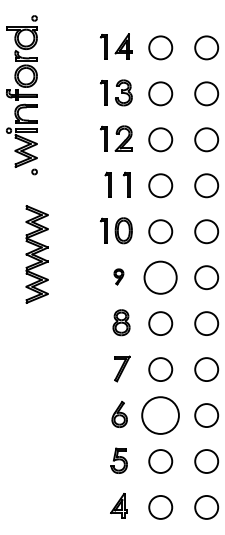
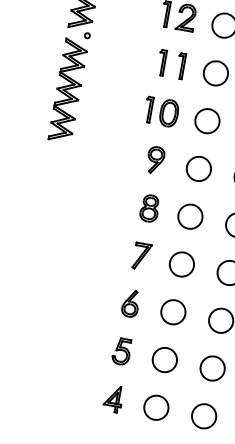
part: (36, 254) -> (67, 90), moved
part: (118, 276) -> (155, 159), size x1.67
circle: (160, 277) -> (198, 168), size x0.71
circle: (160, 415) -> (173, 312), size x0.62

